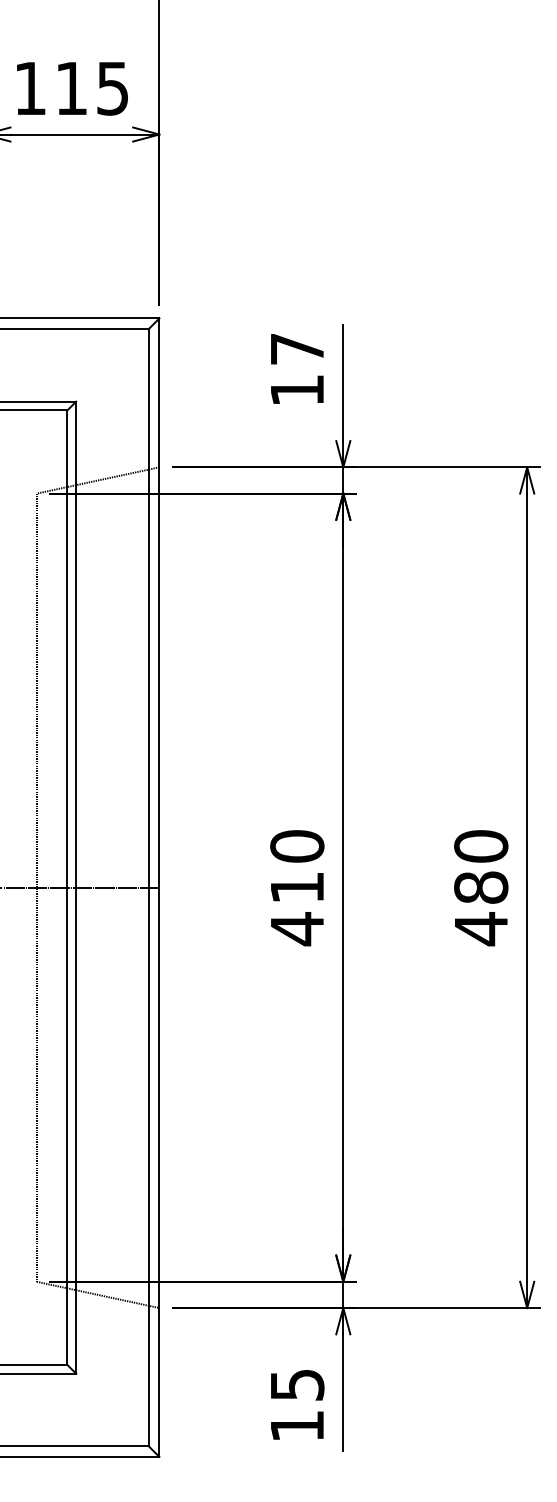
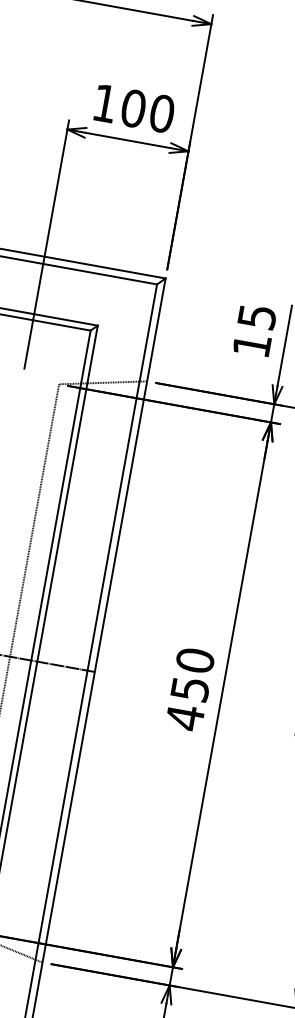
text: (92, 88) -> (148, 111), 115 -> 100
text: (297, 349) -> (257, 317), 17 -> 15
text: (297, 887) -> (190, 689), 410 -> 450

